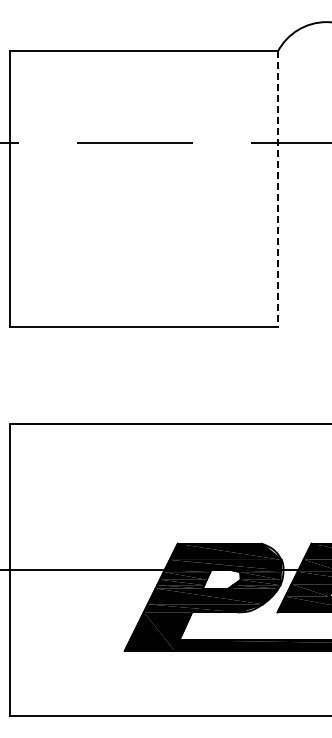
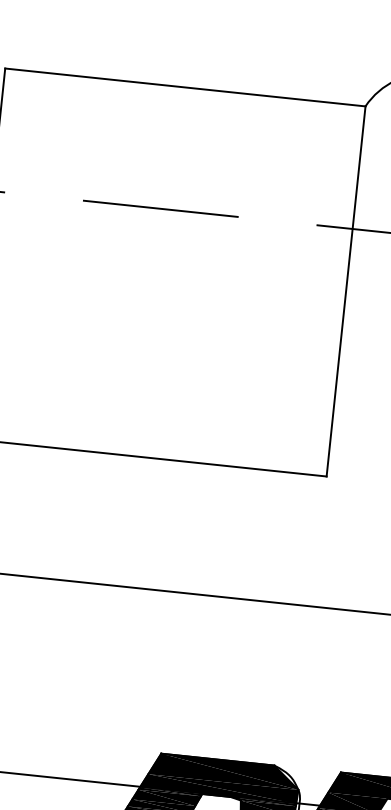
line: (278, 189) -> (346, 292), dashed -> solid

